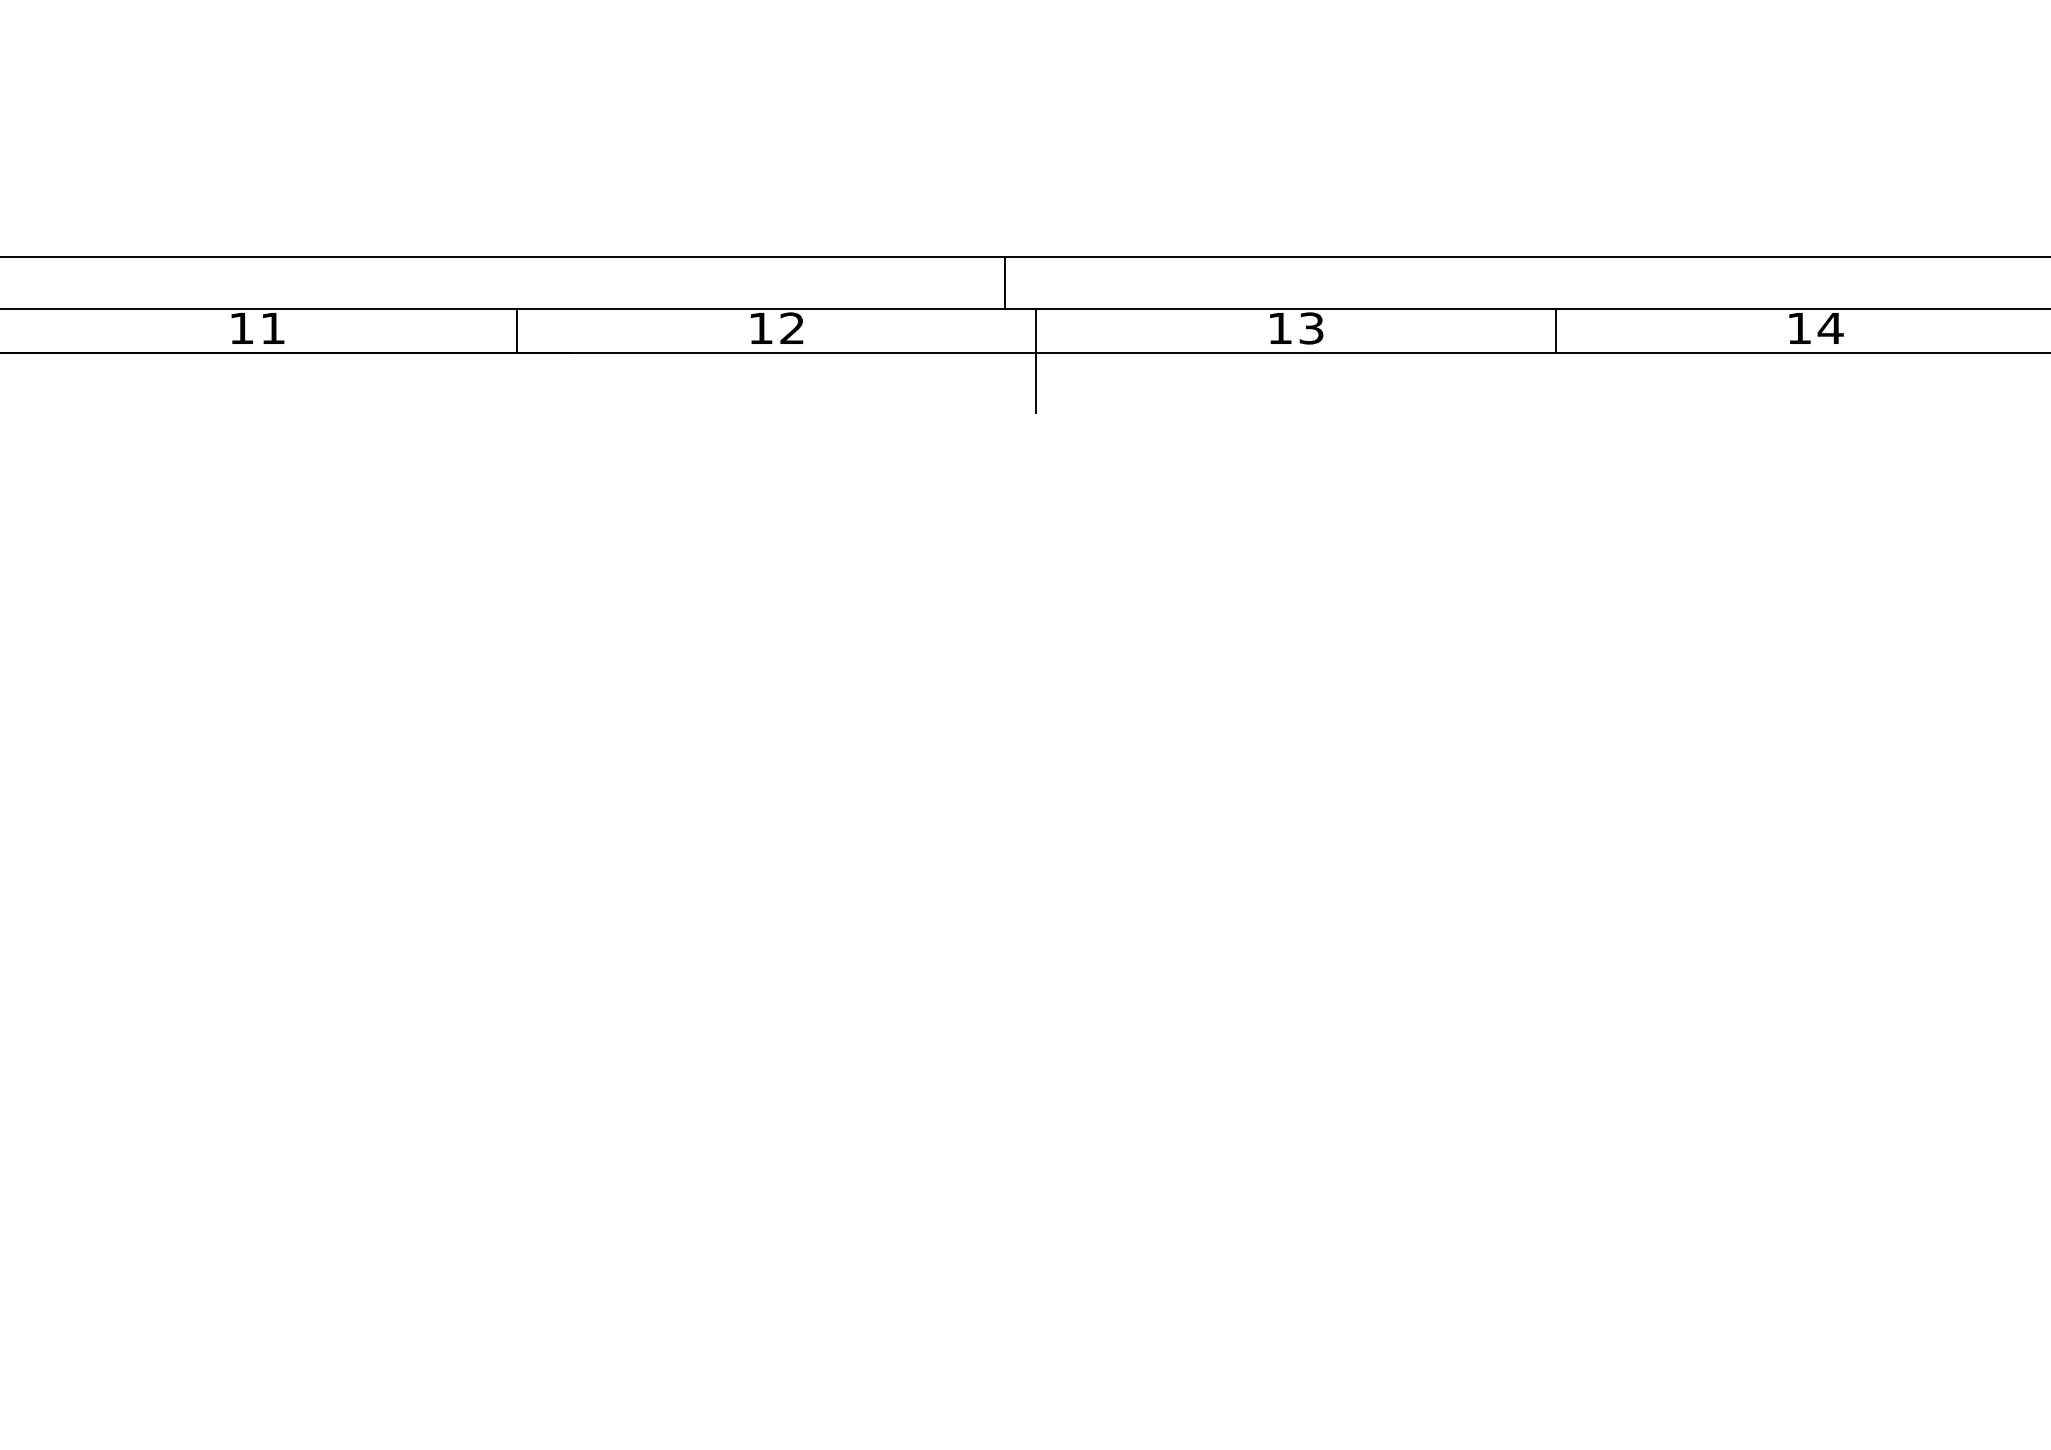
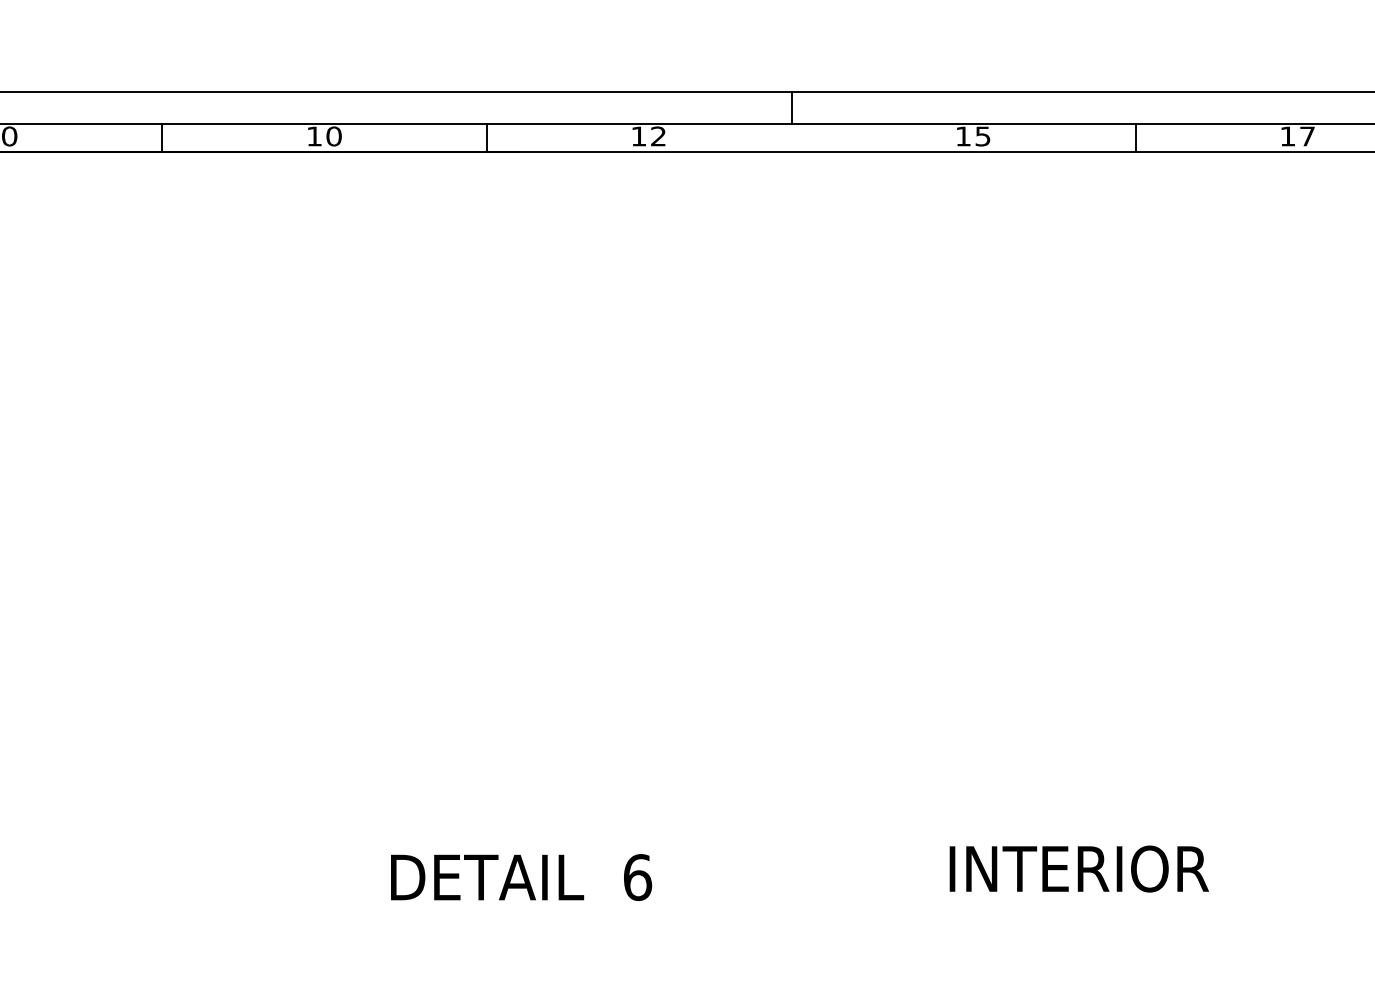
text: (1312, 326) -> (983, 135), 13 -> 15
text: (272, 328) -> (333, 136), 11 -> 10
text: (1830, 328) -> (1307, 136), 14 -> 17
line: (1037, 360) -> (811, 156), removed

